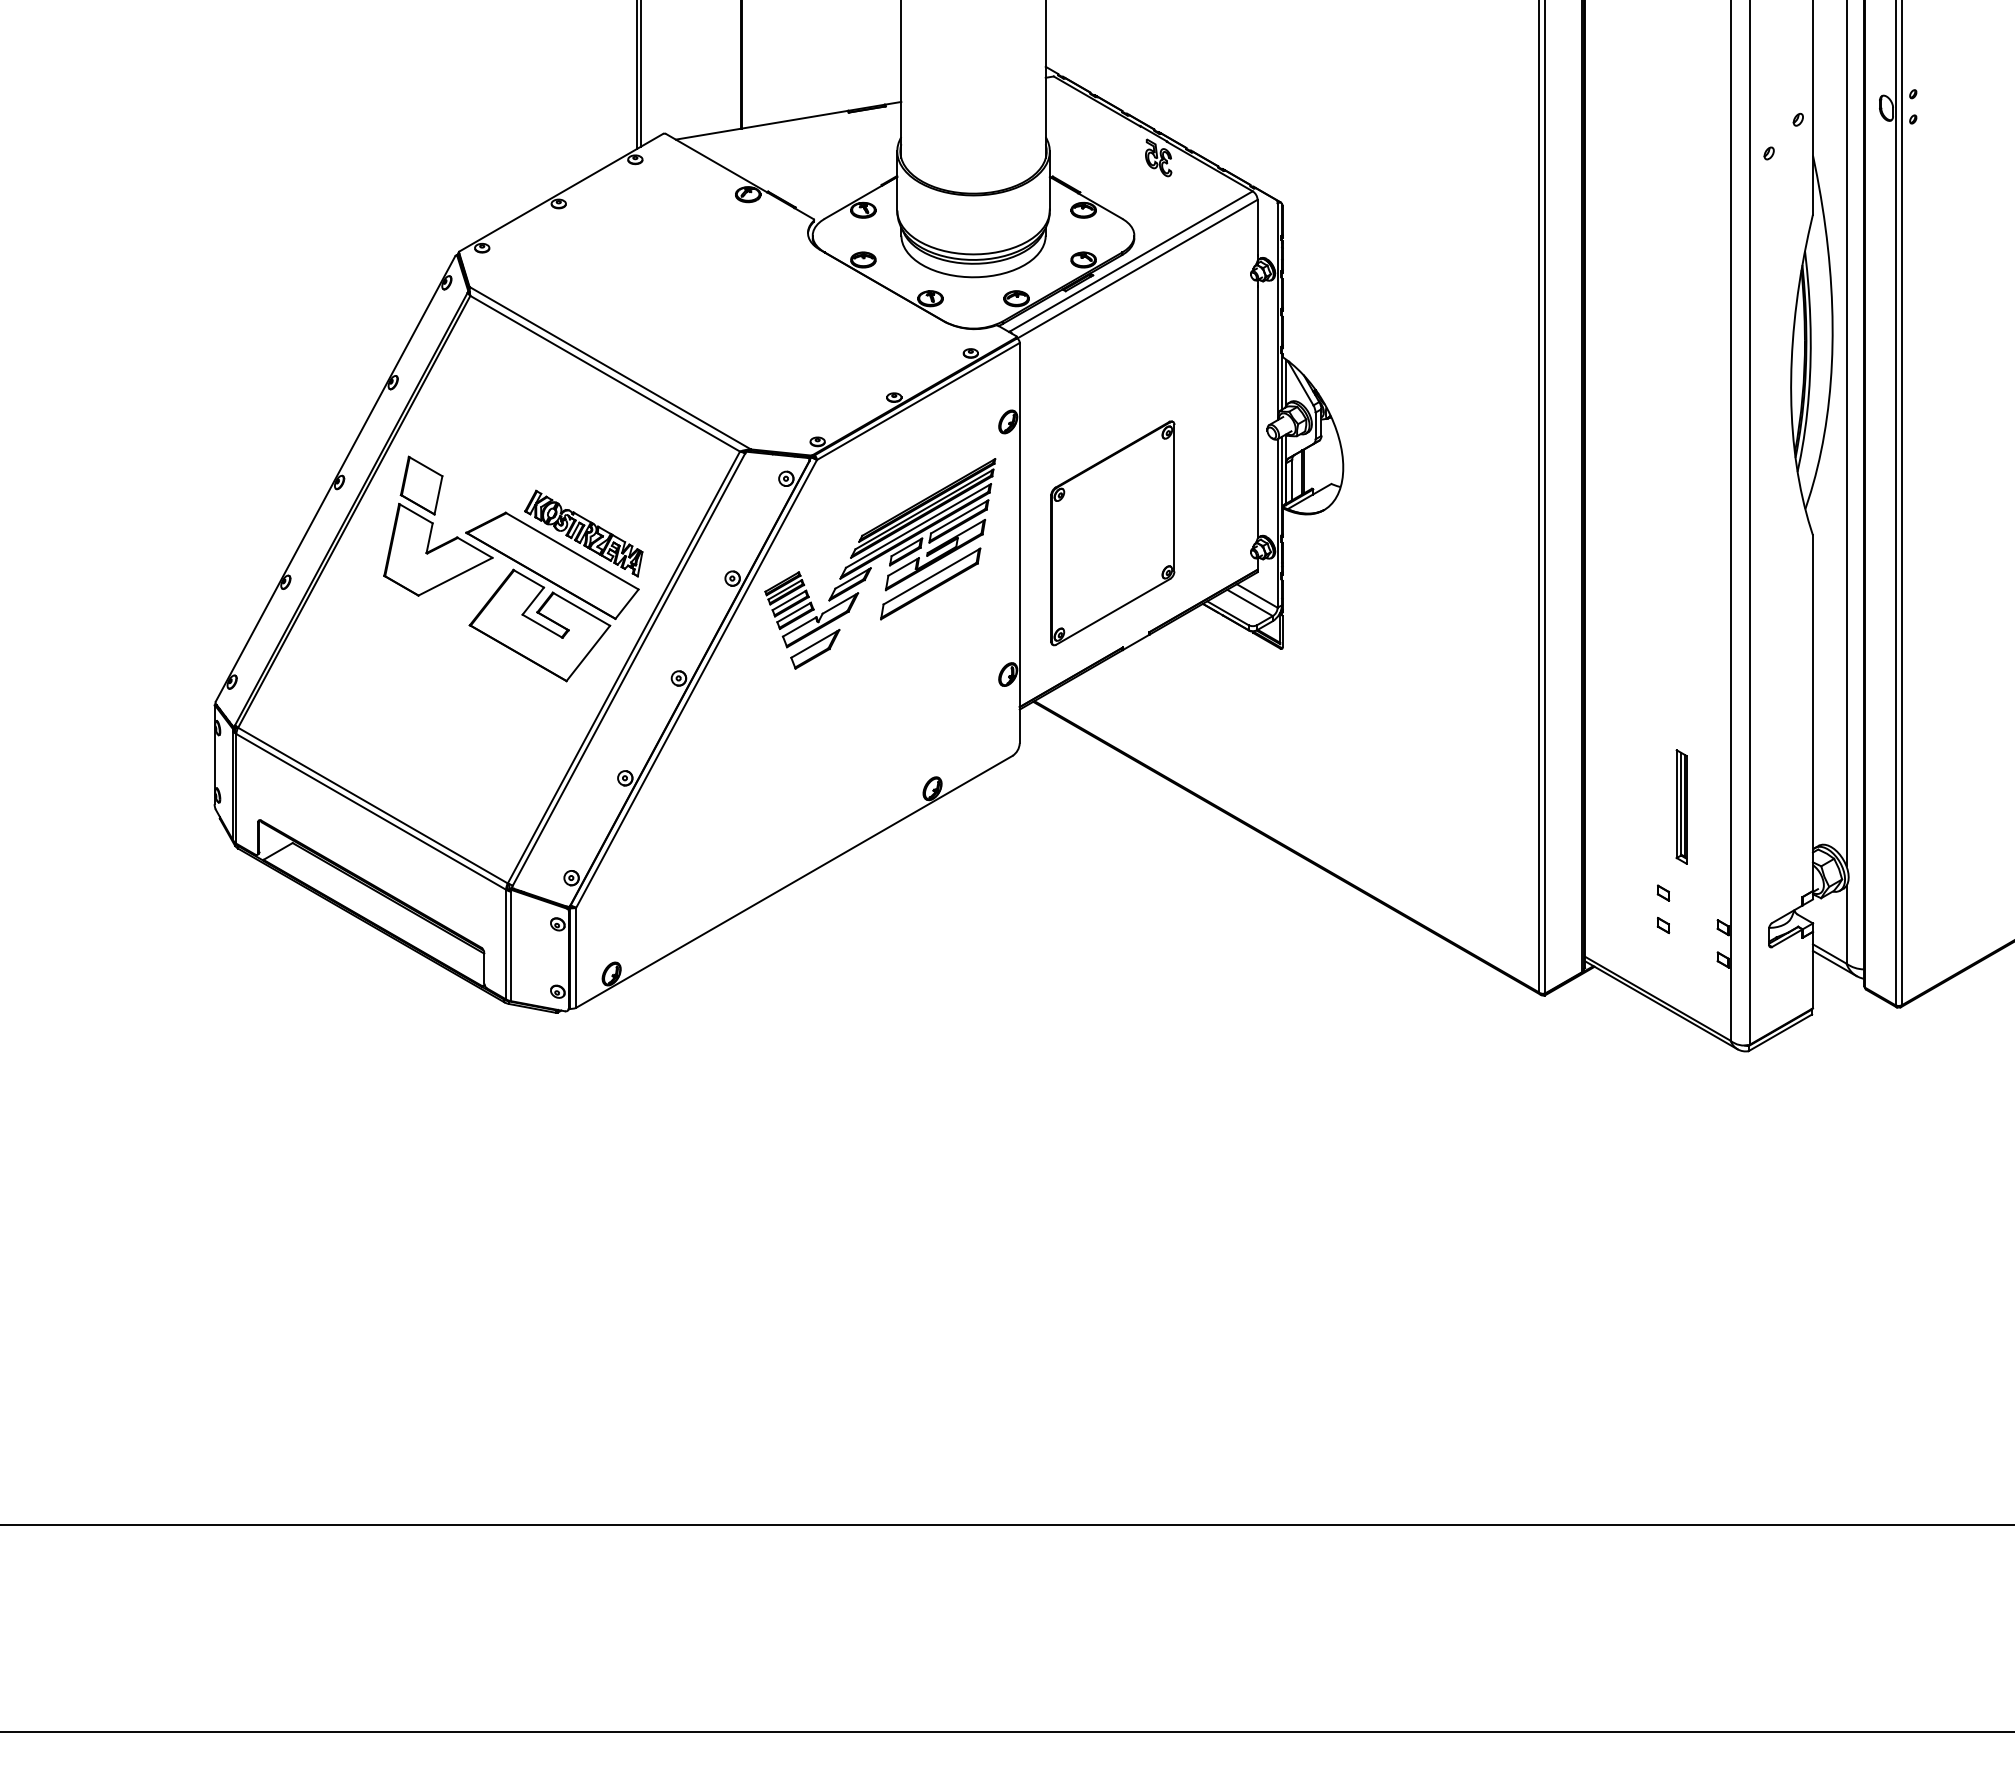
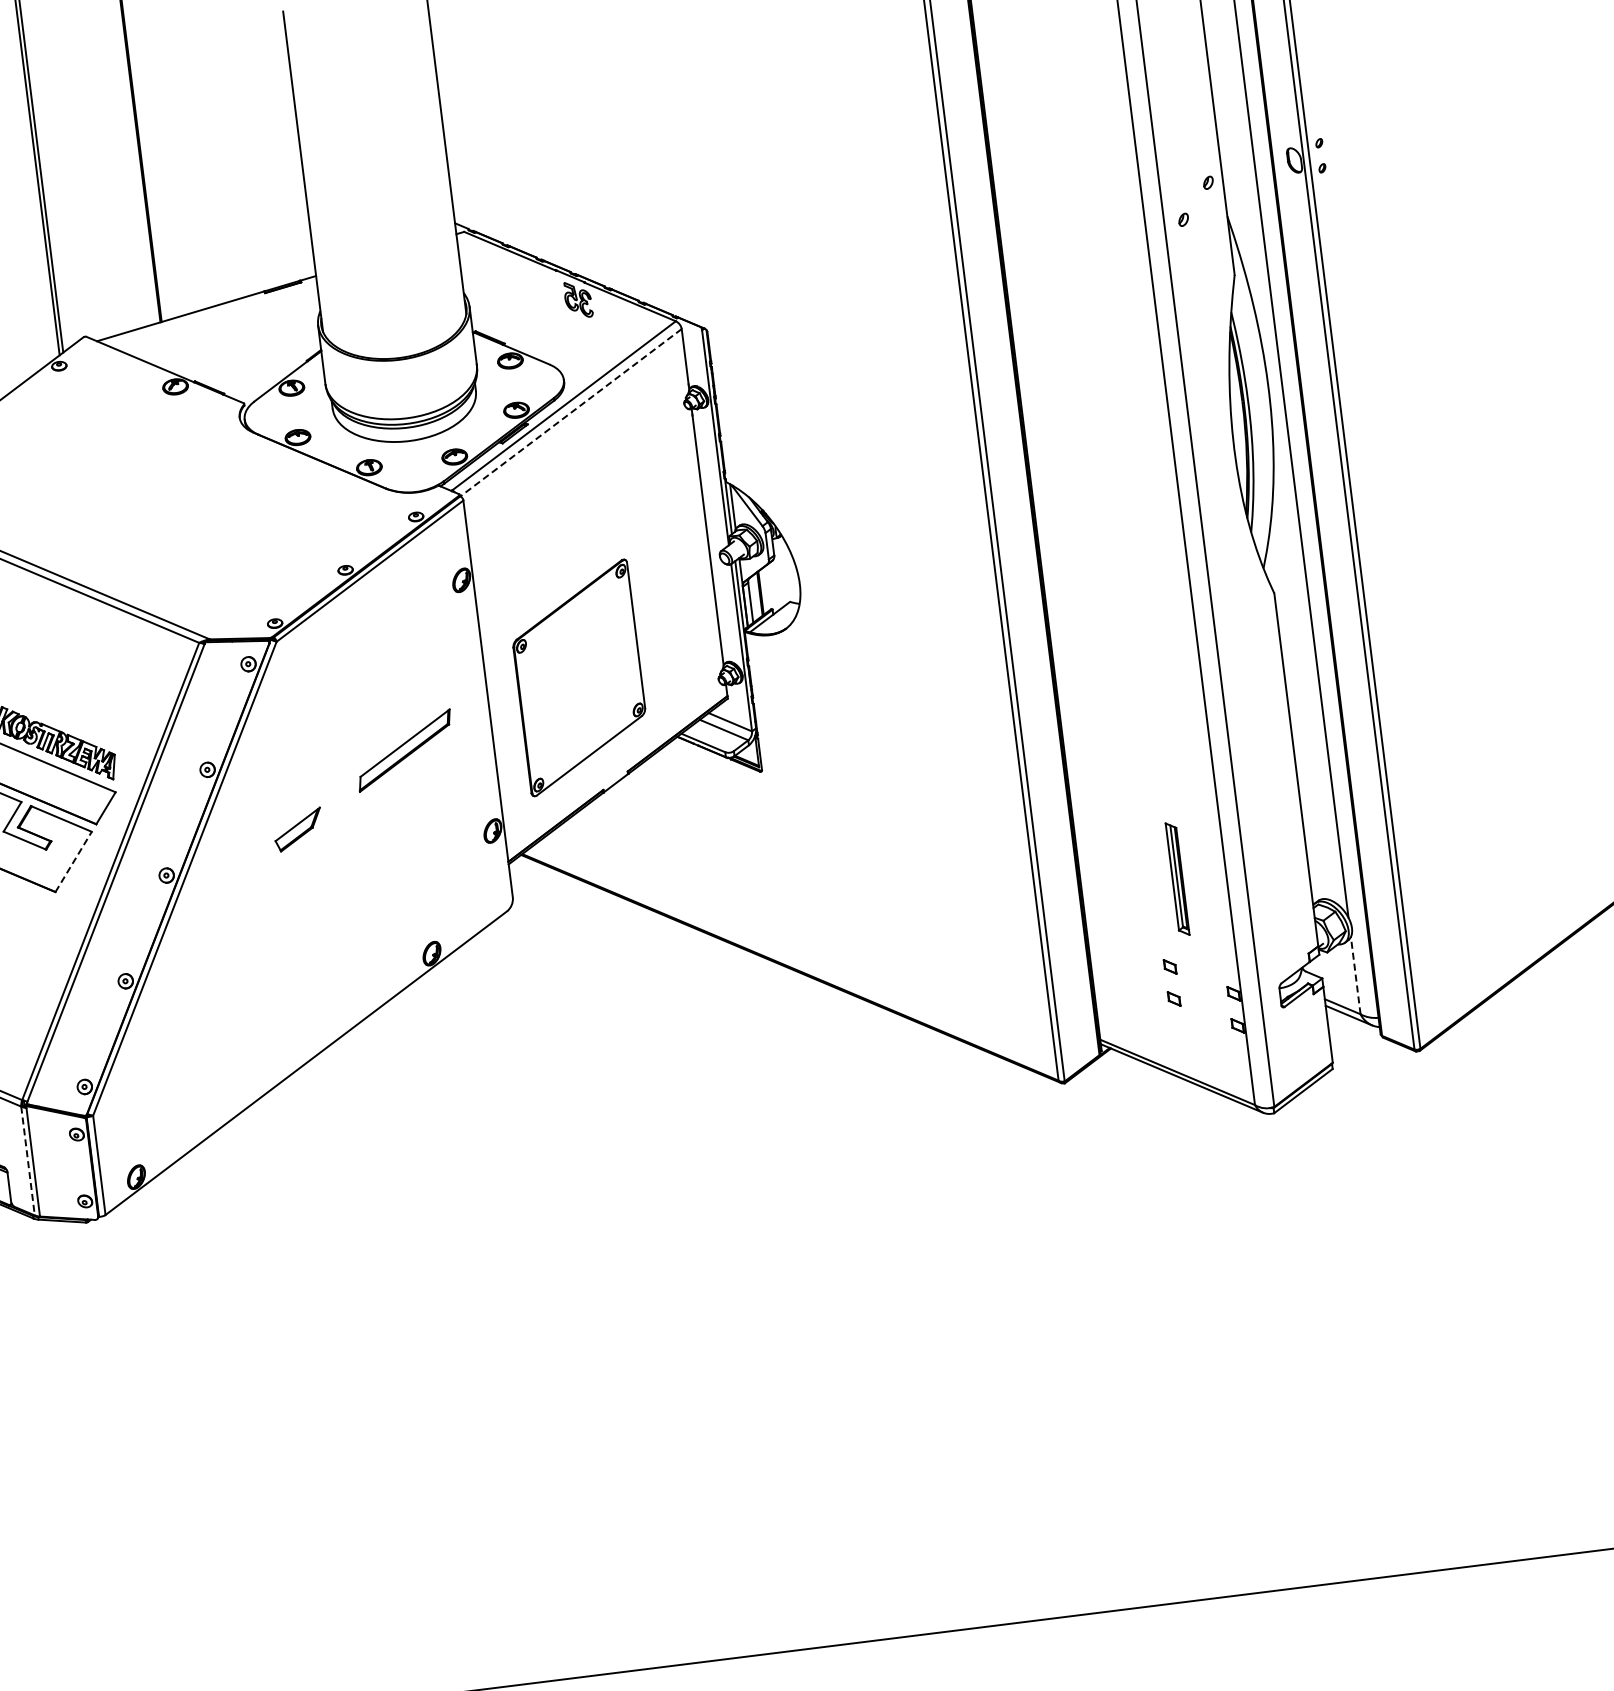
line: (1137, 269) -> (571, 413), solid -> dashed
part: (880, 553) -> (351, 726), removed
line: (588, 653) -> (73, 861), solid -> dashed
line: (1846, 924) -> (1355, 975), solid -> dashed
line: (506, 944) -> (28, 1160), solid -> dashed

